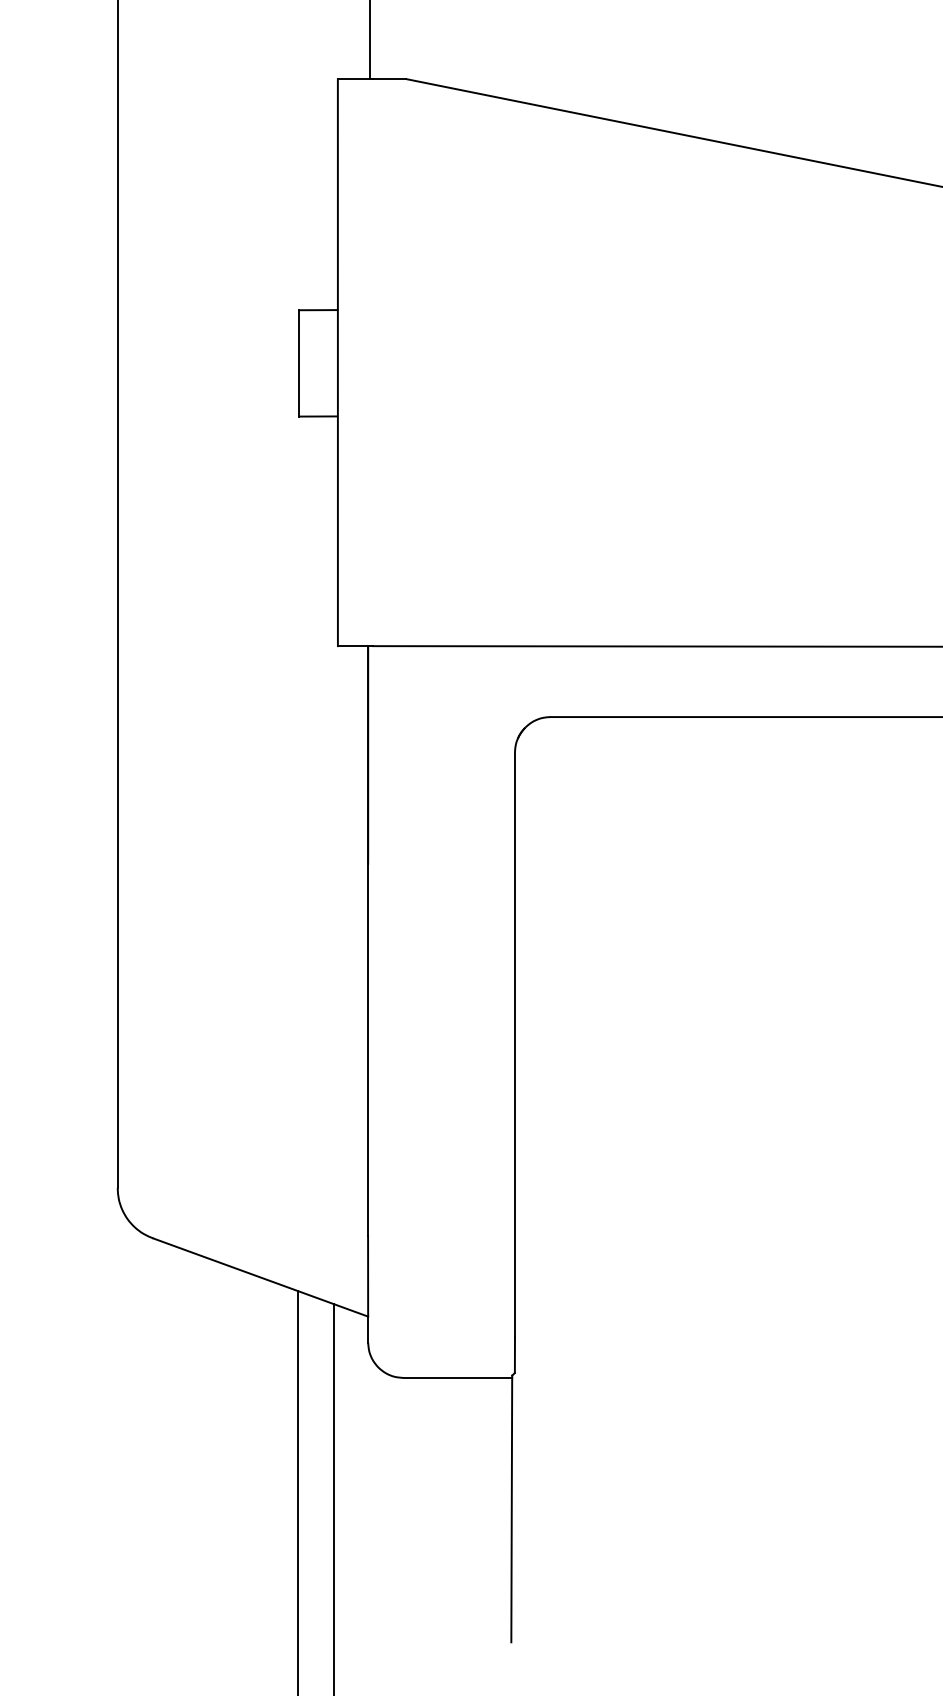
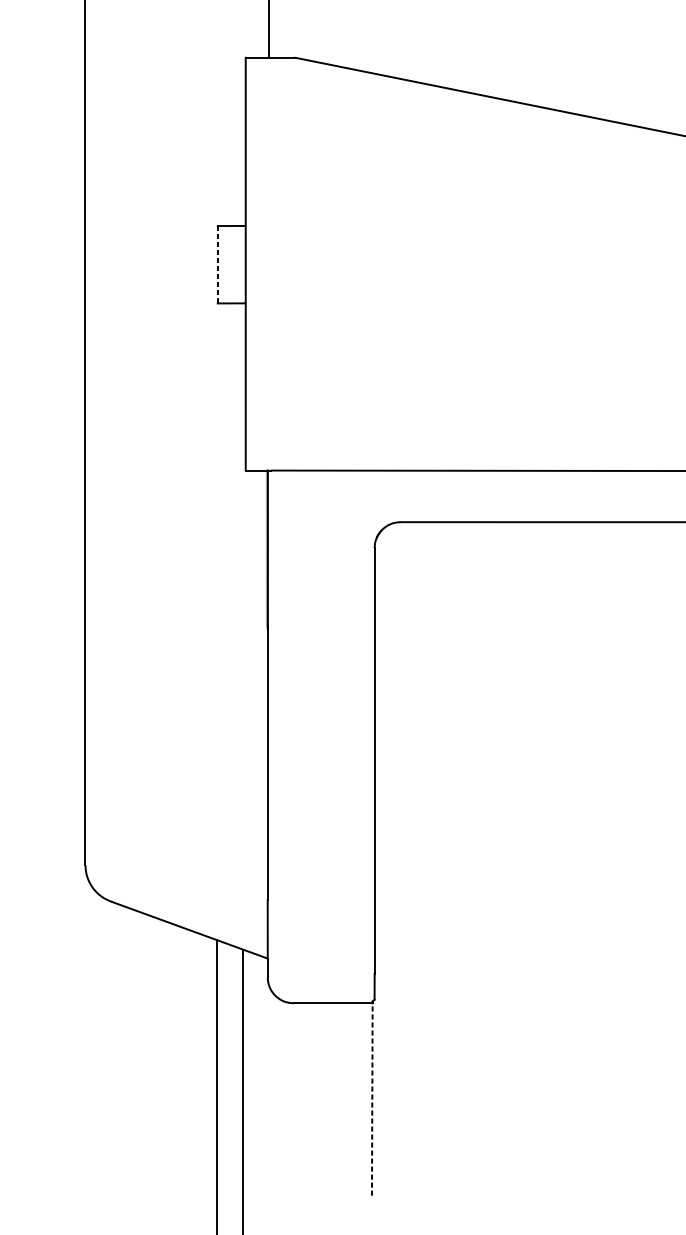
line: (299, 363) -> (217, 264), solid -> dashed
line: (511, 1509) -> (372, 1099), solid -> dashed

